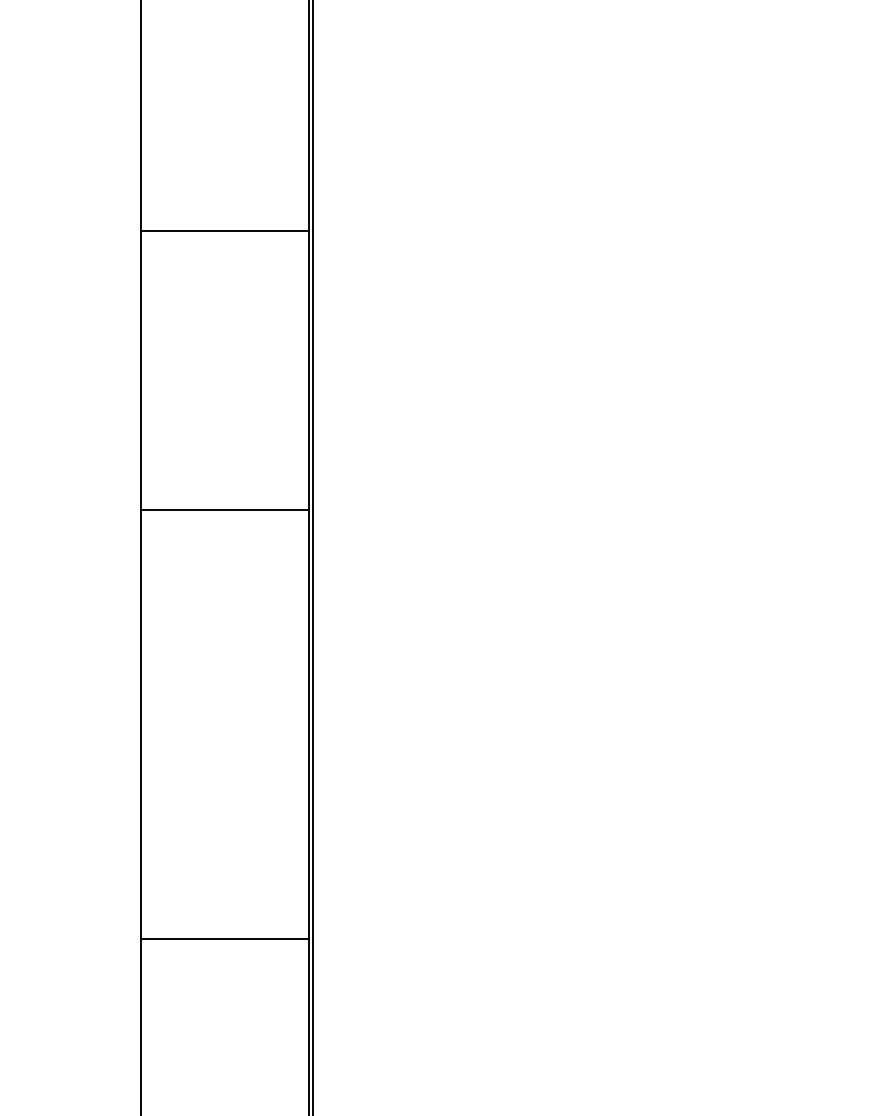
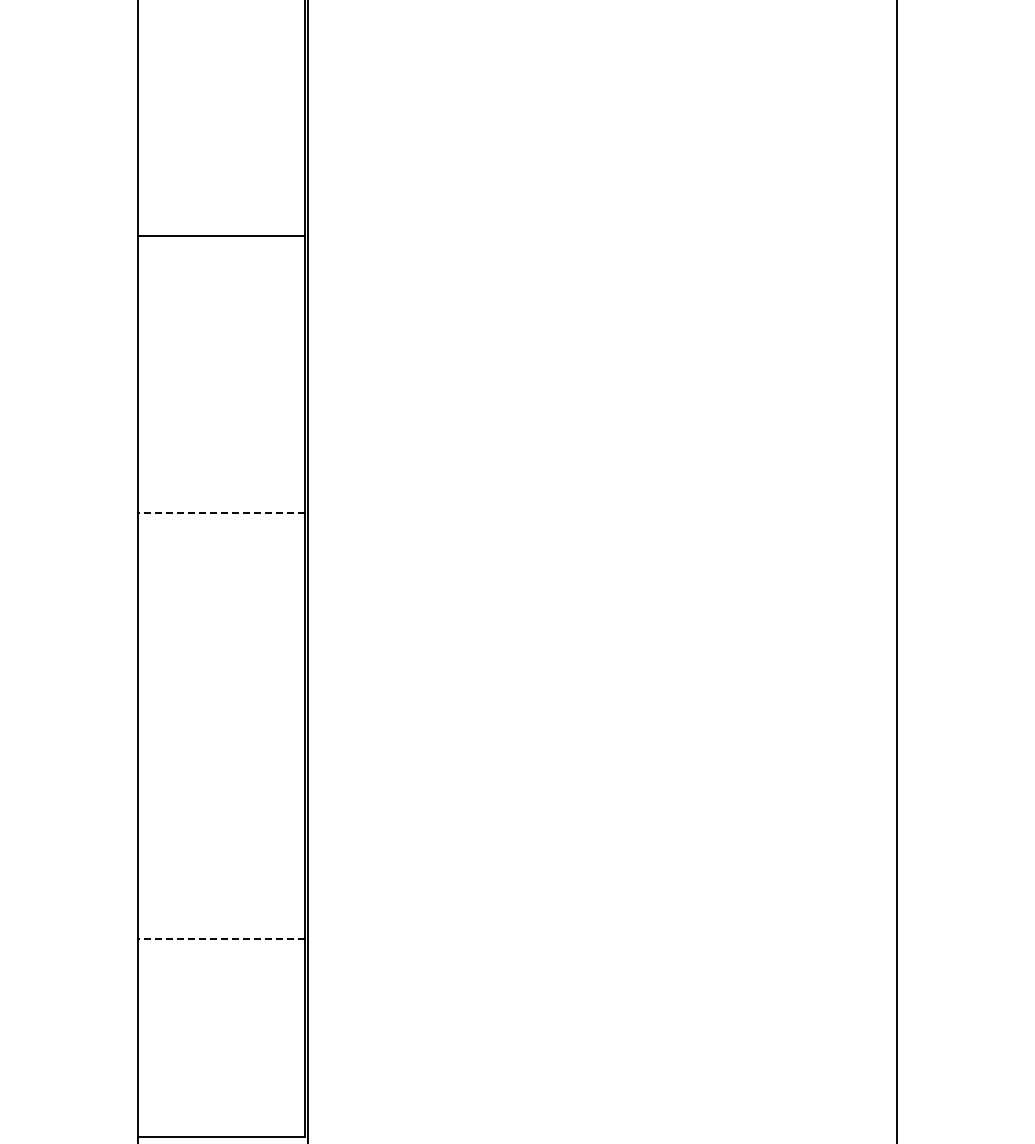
line: (225, 510) -> (221, 513), solid -> dashed
line: (225, 939) -> (221, 939), solid -> dashed

